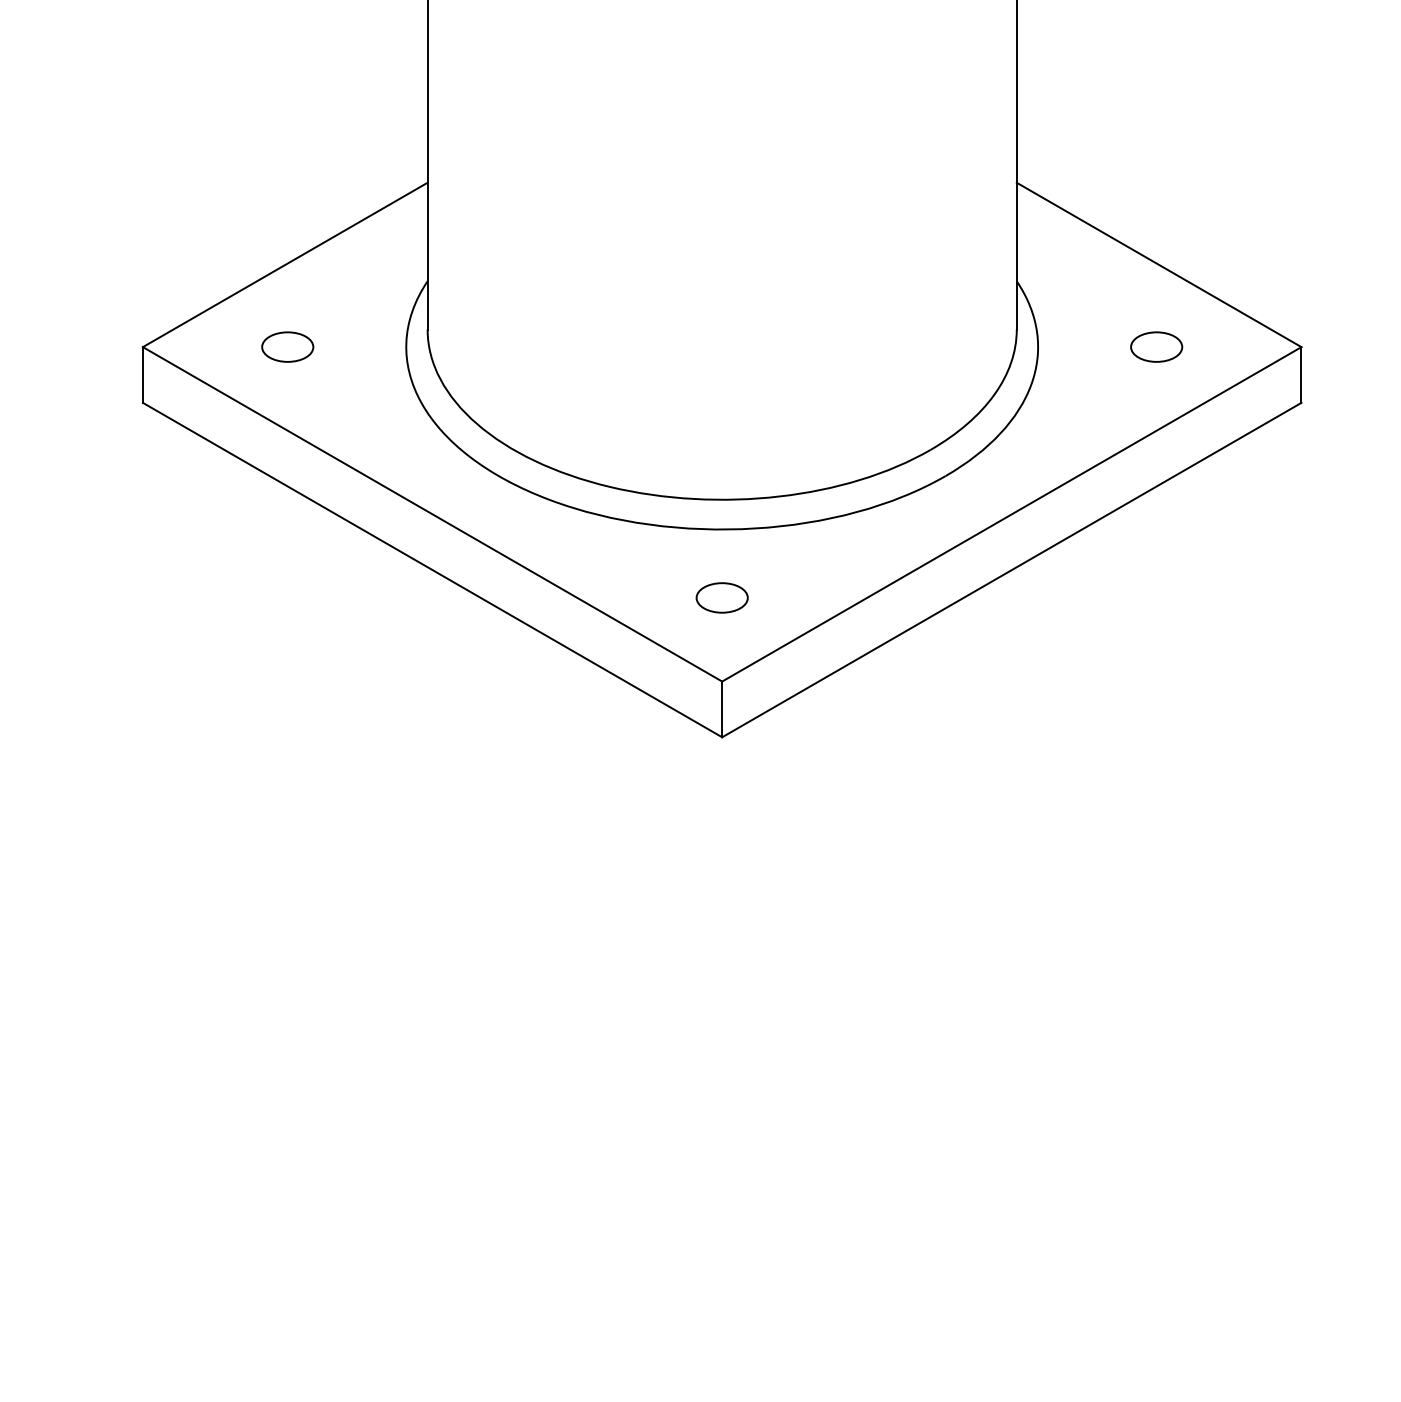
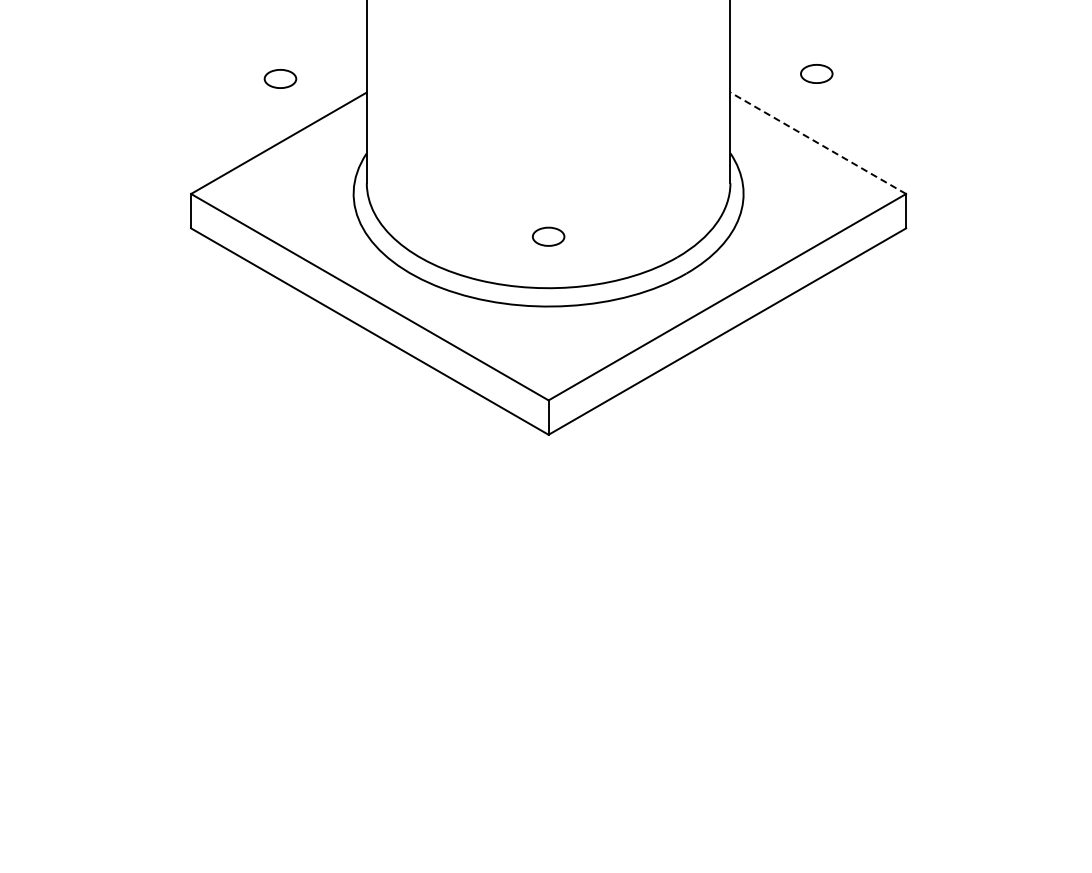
line: (1157, 265) -> (817, 143), solid -> dashed
part: (287, 346) -> (280, 78), moved
part: (1156, 346) -> (816, 73), moved
part: (722, 597) -> (548, 236), moved

